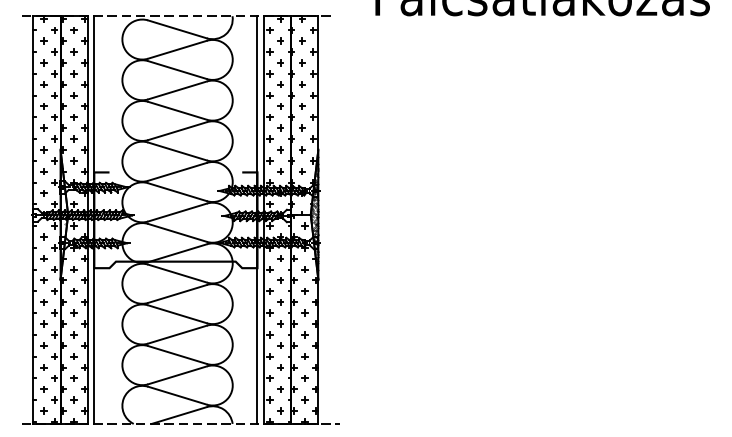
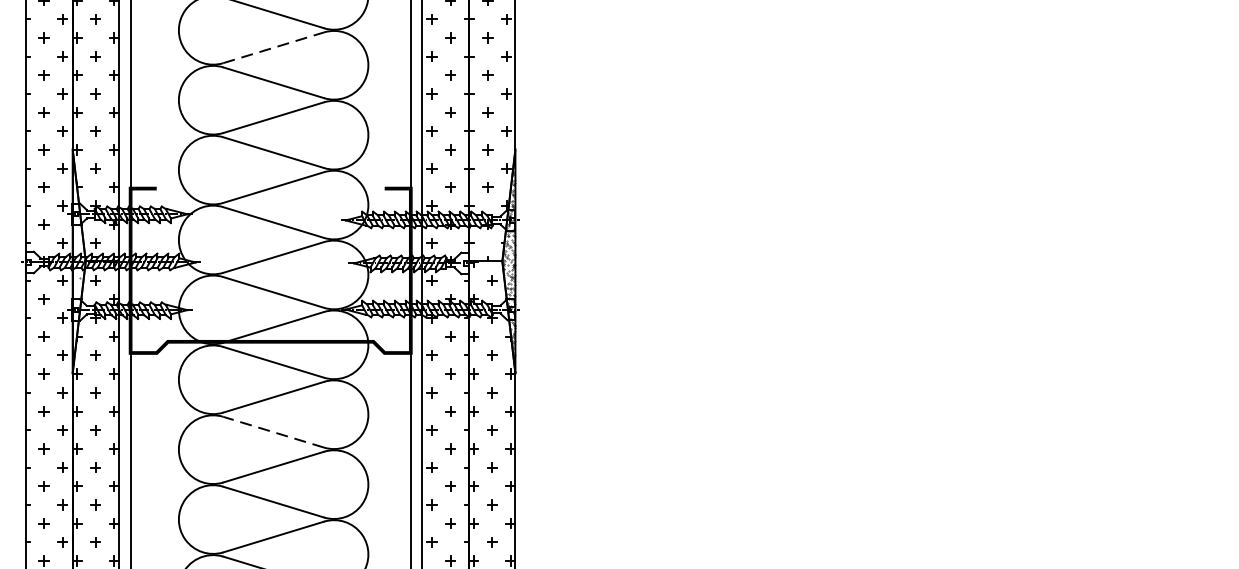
line: (177, 90) -> (273, 47), solid -> dashed
line: (177, 314) -> (273, 432), solid -> dashed

